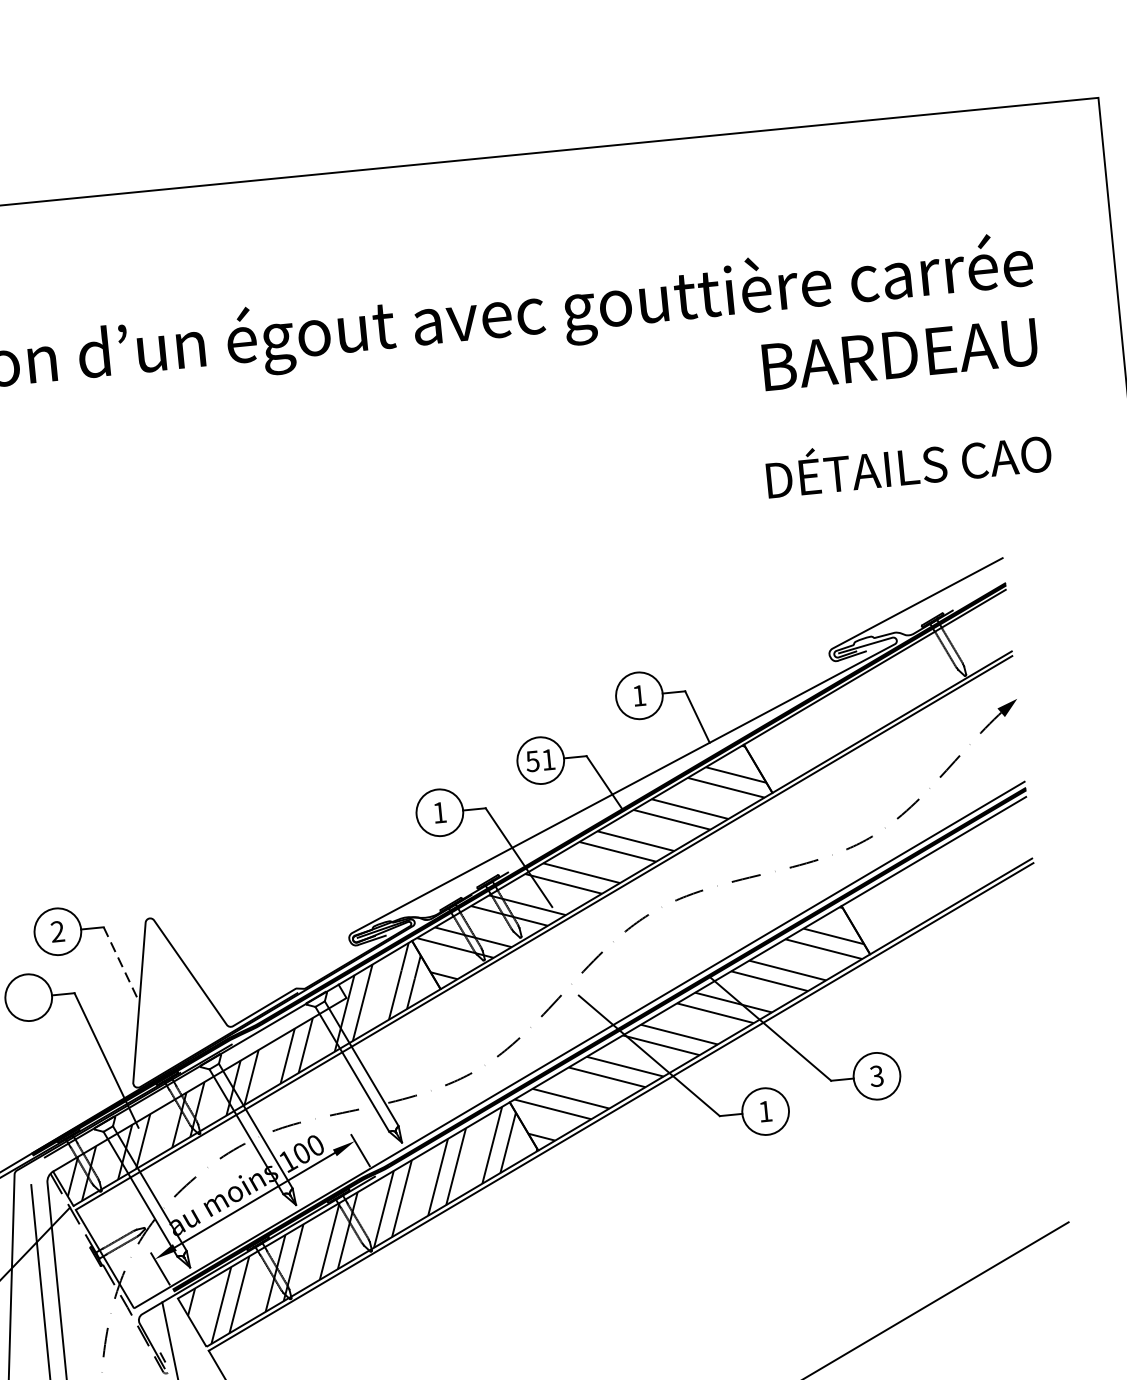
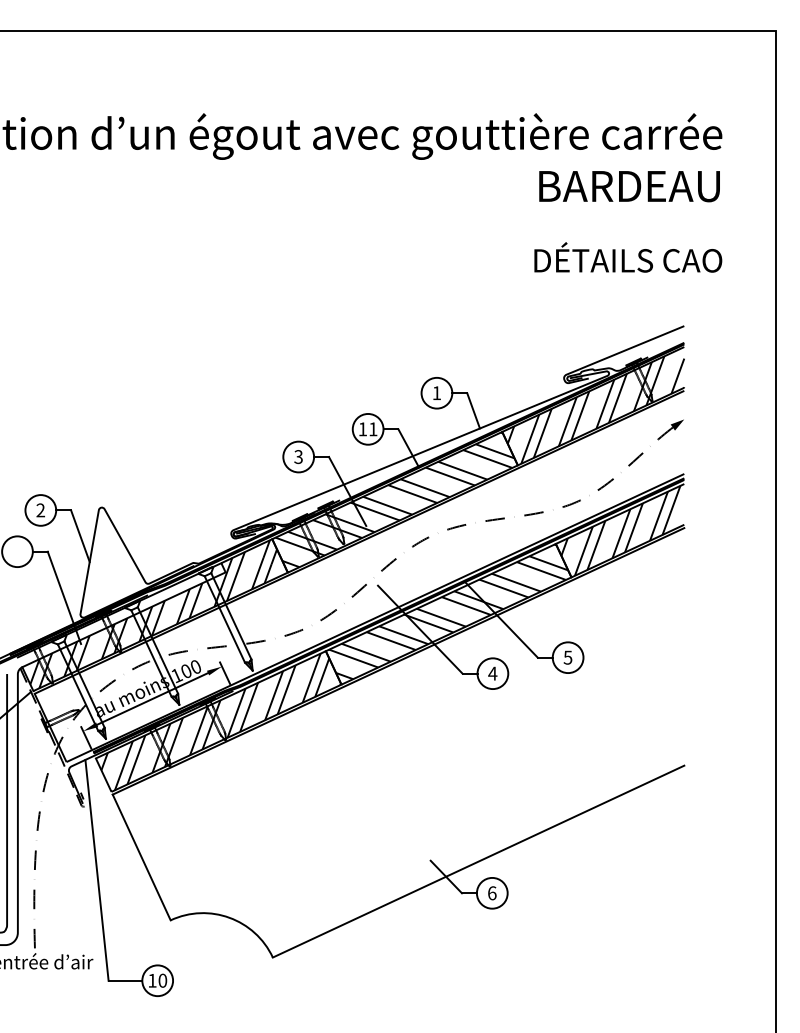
hatch: (881, 696) -> (595, 409), added
text: (532, 761) -> (362, 429), 51 -> 11
text: (439, 813) -> (298, 457), 1 -> 3
hatch: (937, 876) -> (620, 530), added
line: (121, 965) -> (80, 536), dashed -> solid
text: (877, 1074) -> (568, 656), 3 -> 5
text: (764, 1111) -> (492, 673), 1 -> 4

